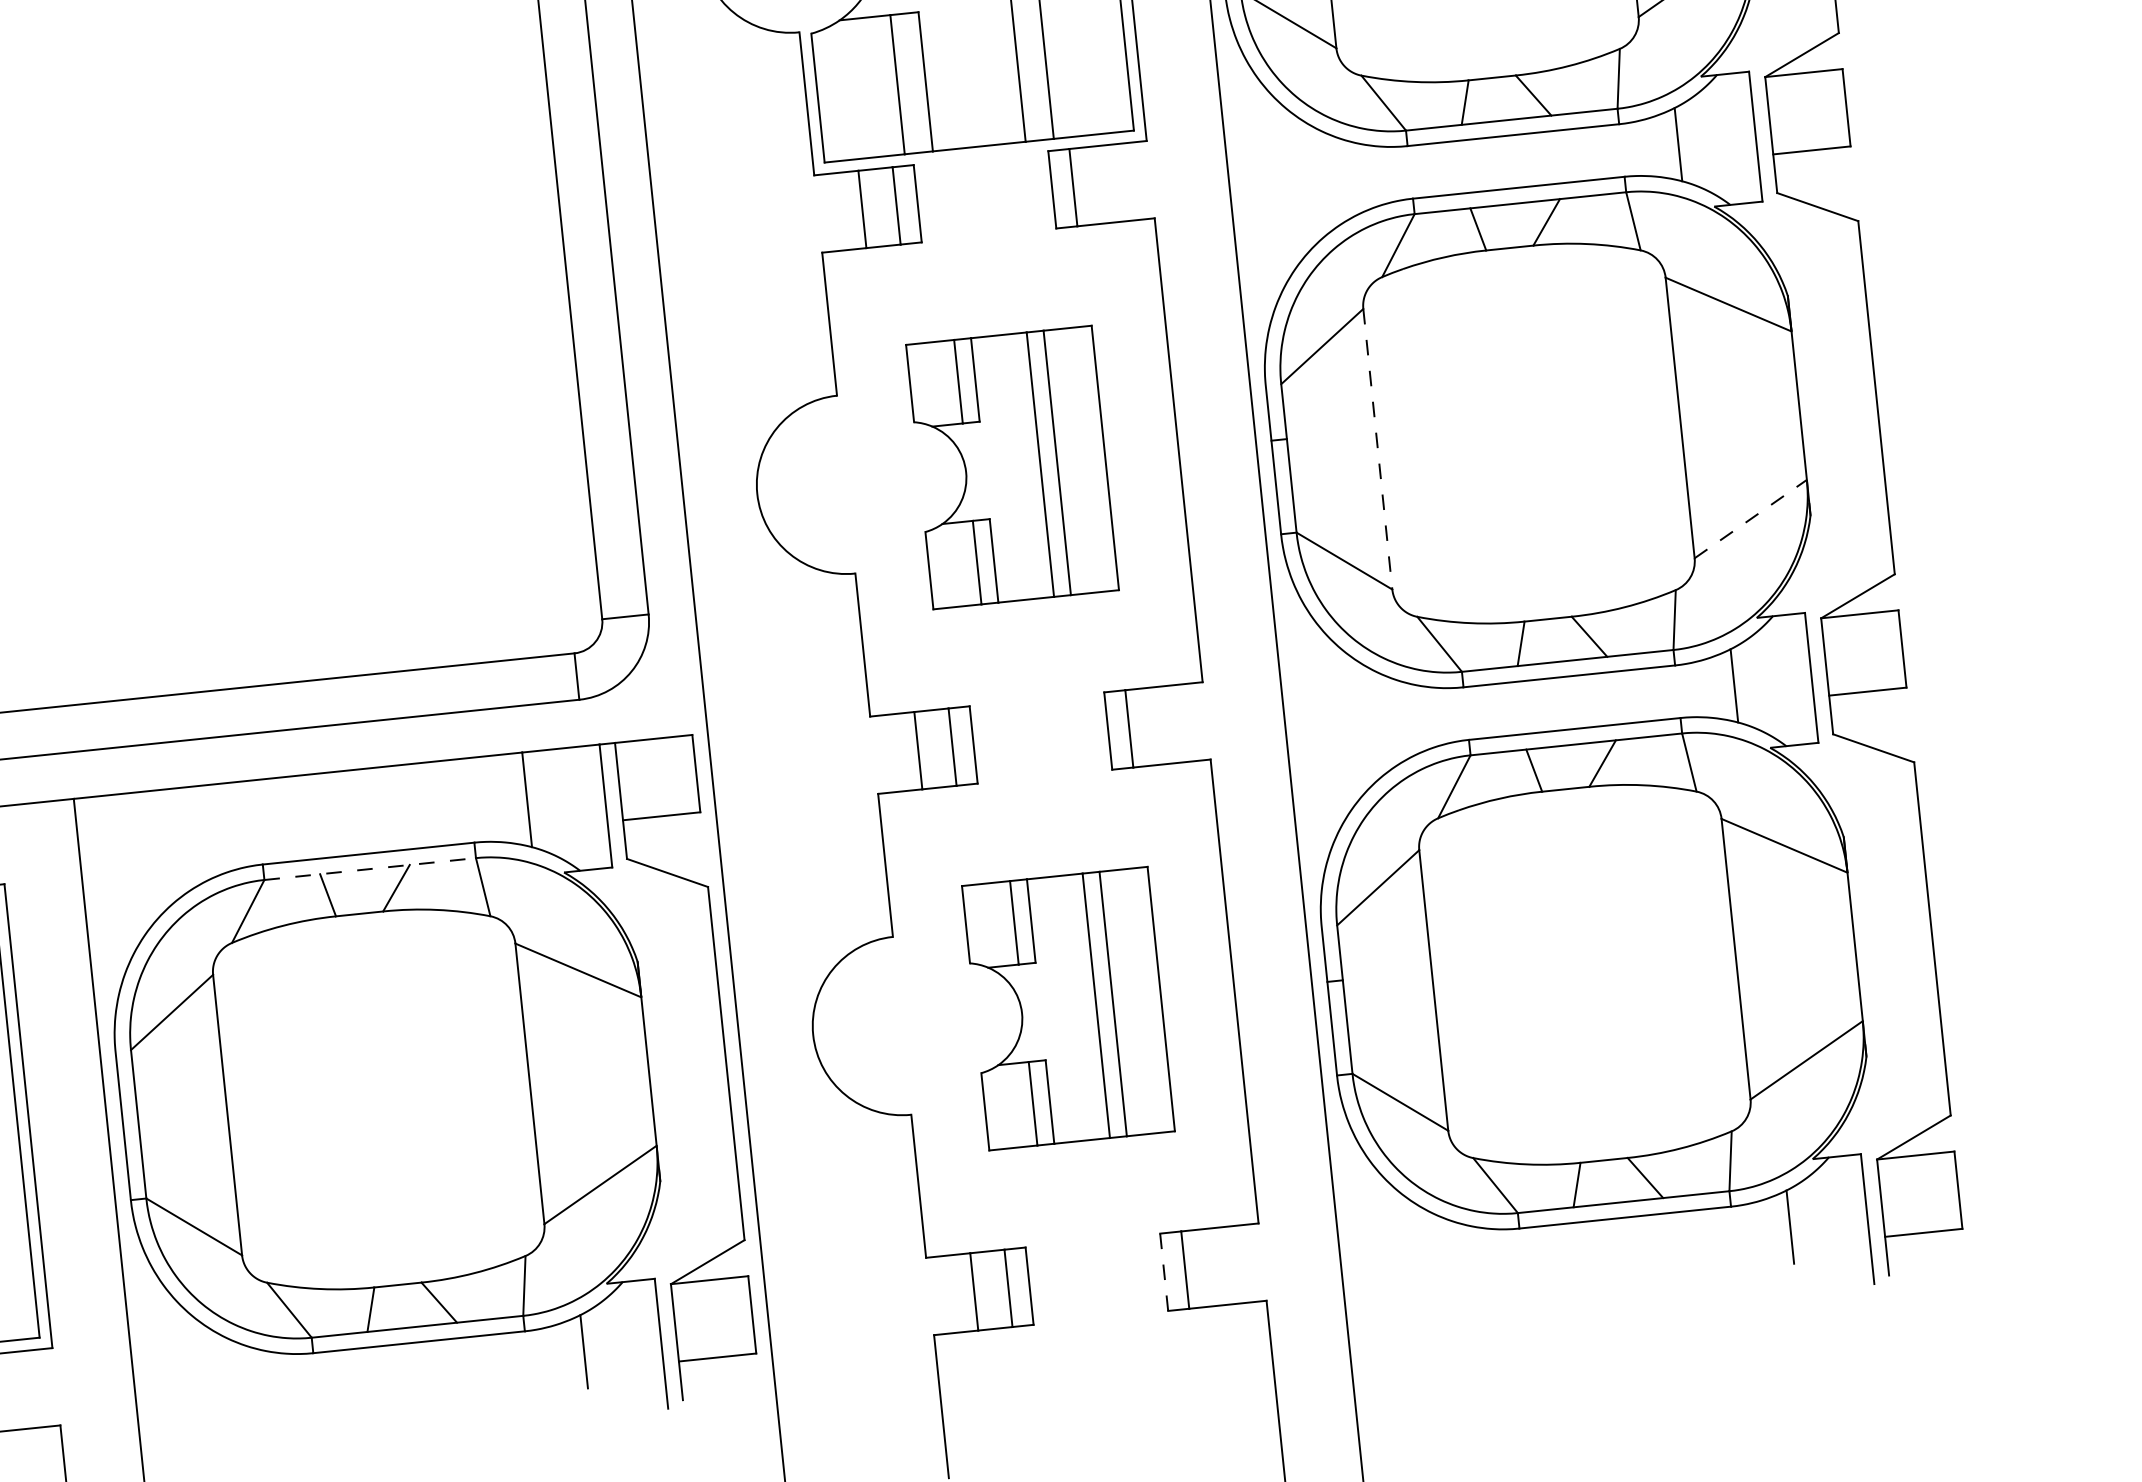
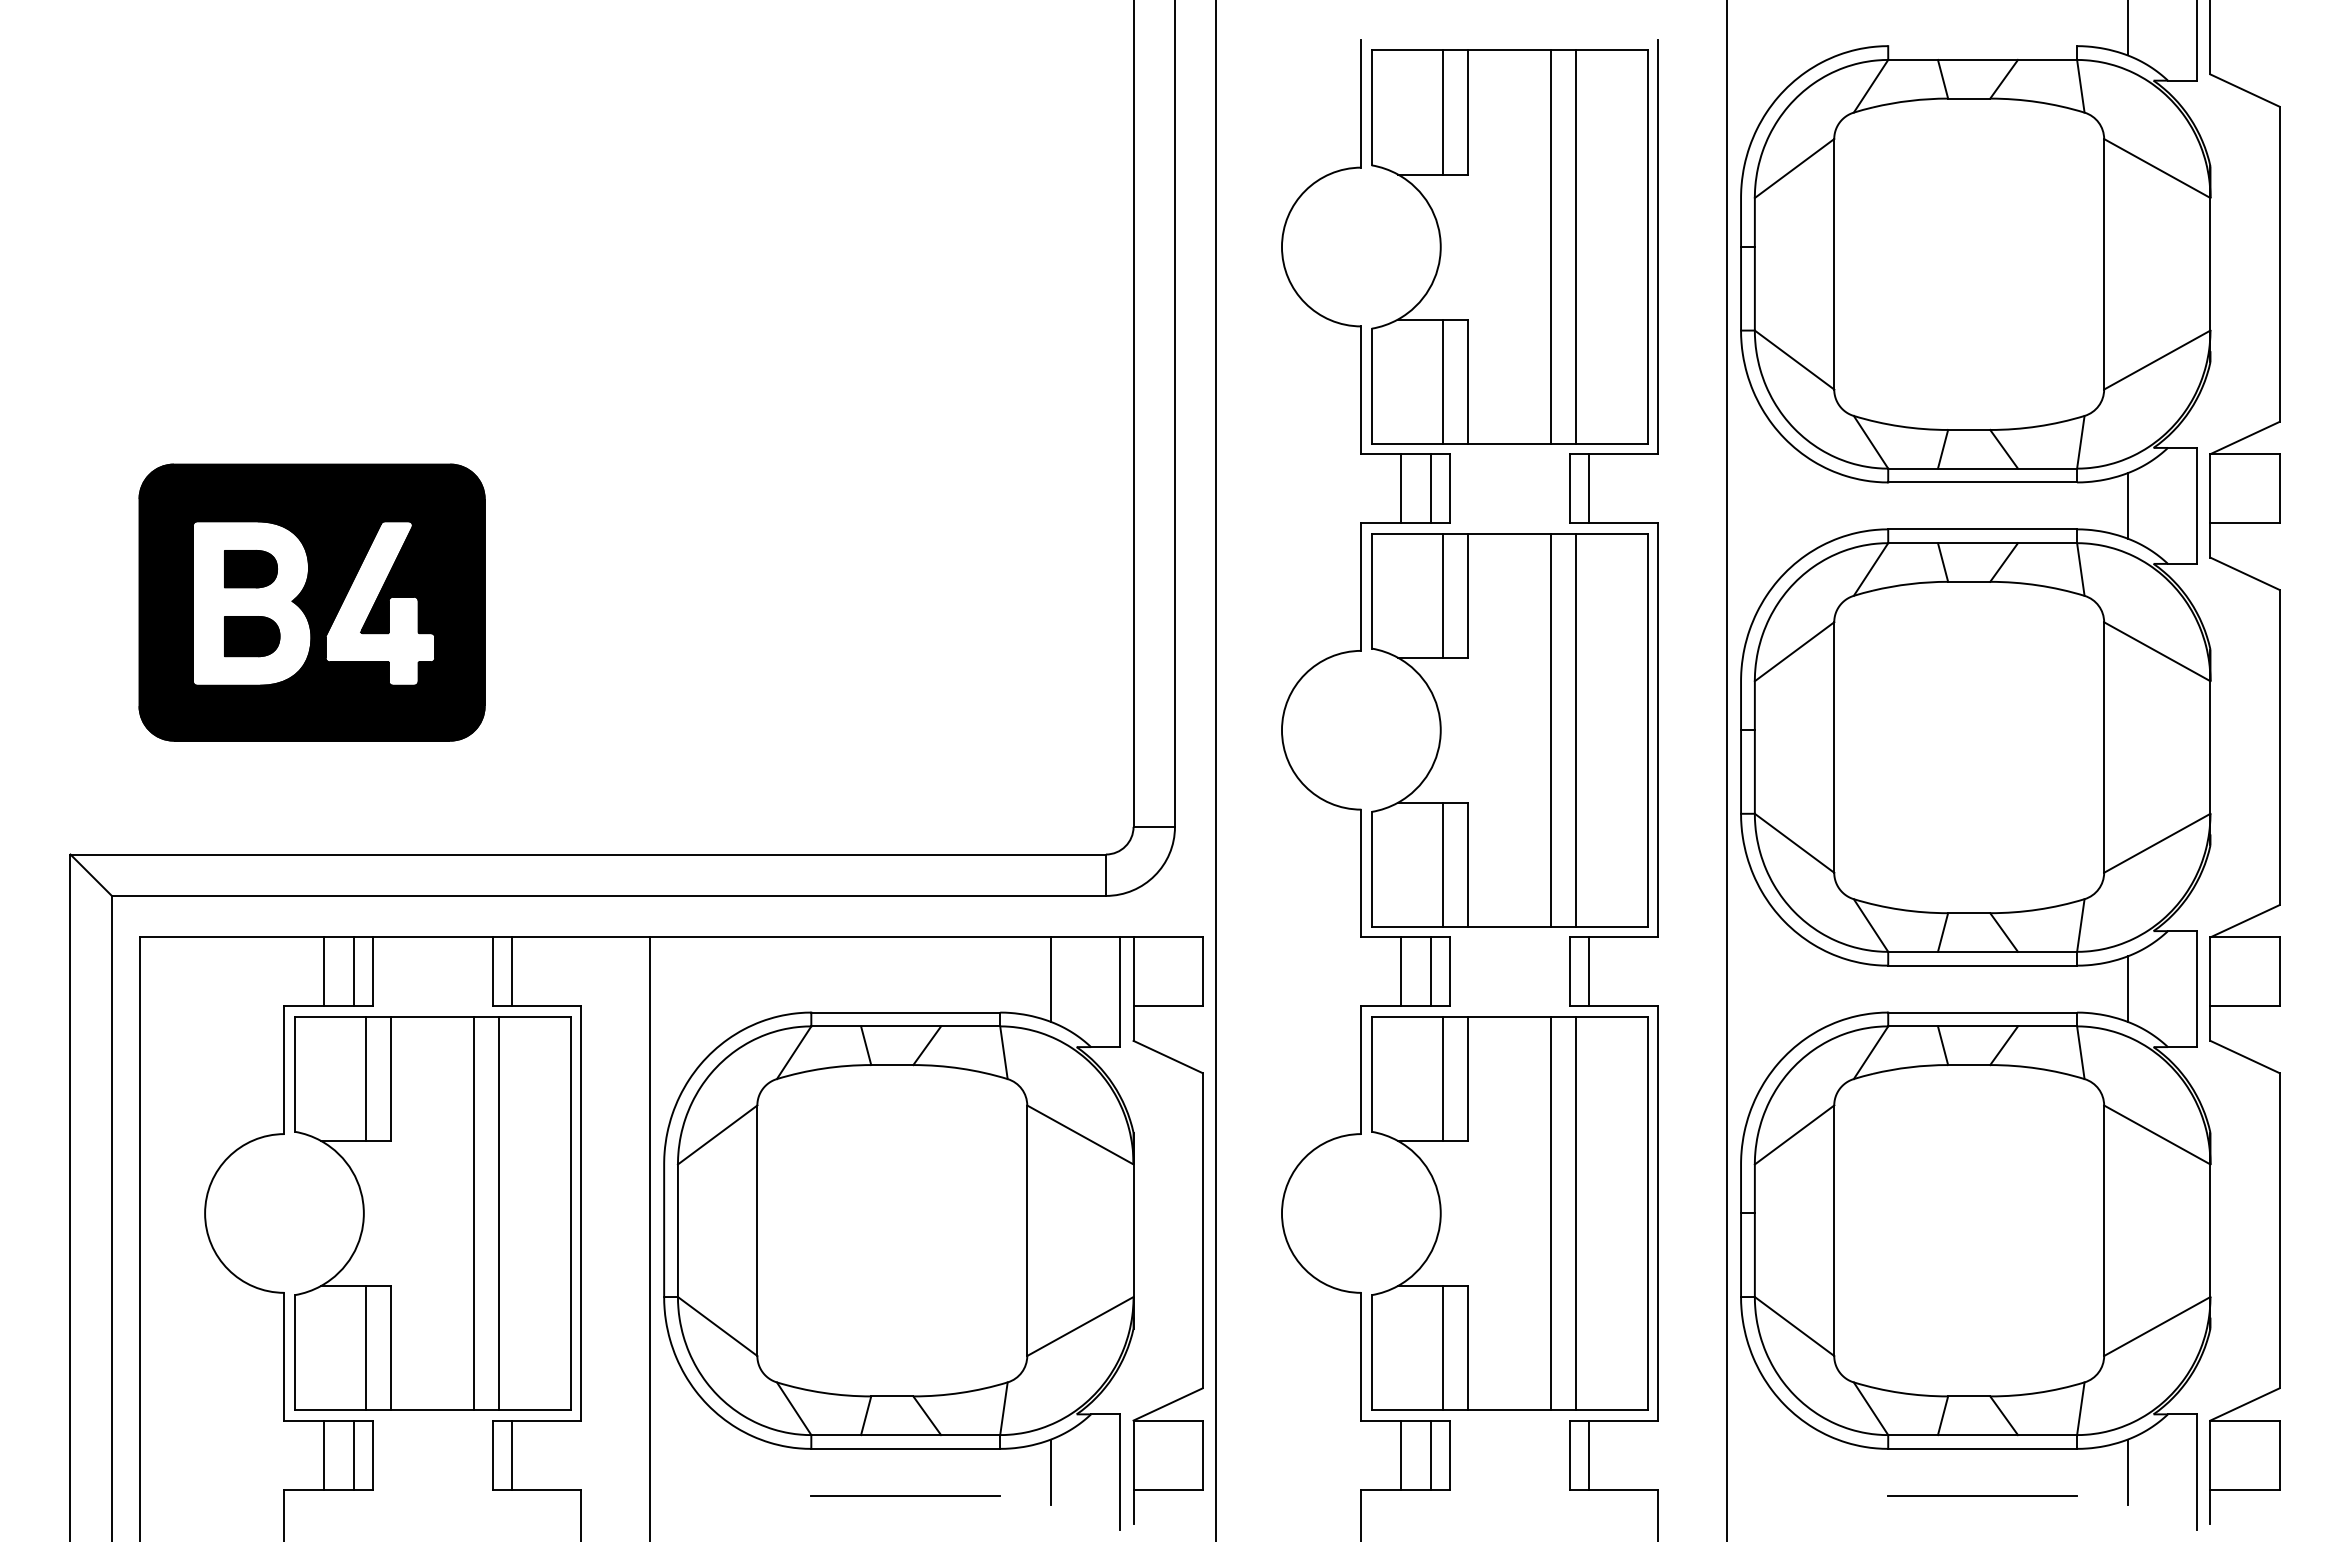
line: (1378, 450) -> (1834, 748), dashed -> solid
part: (1012, 467) -> (1509, 730), size x1.67
line: (1751, 519) -> (2157, 843), dashed -> solid
line: (371, 869) -> (906, 1026), dashed -> solid
part: (1068, 1008) -> (1509, 1213), size x1.67
line: (1630, 1269) -> (1982, 1495), added
line: (1164, 1272) -> (1570, 1455), dashed -> solid
line: (424, 1394) -> (905, 1495), added

